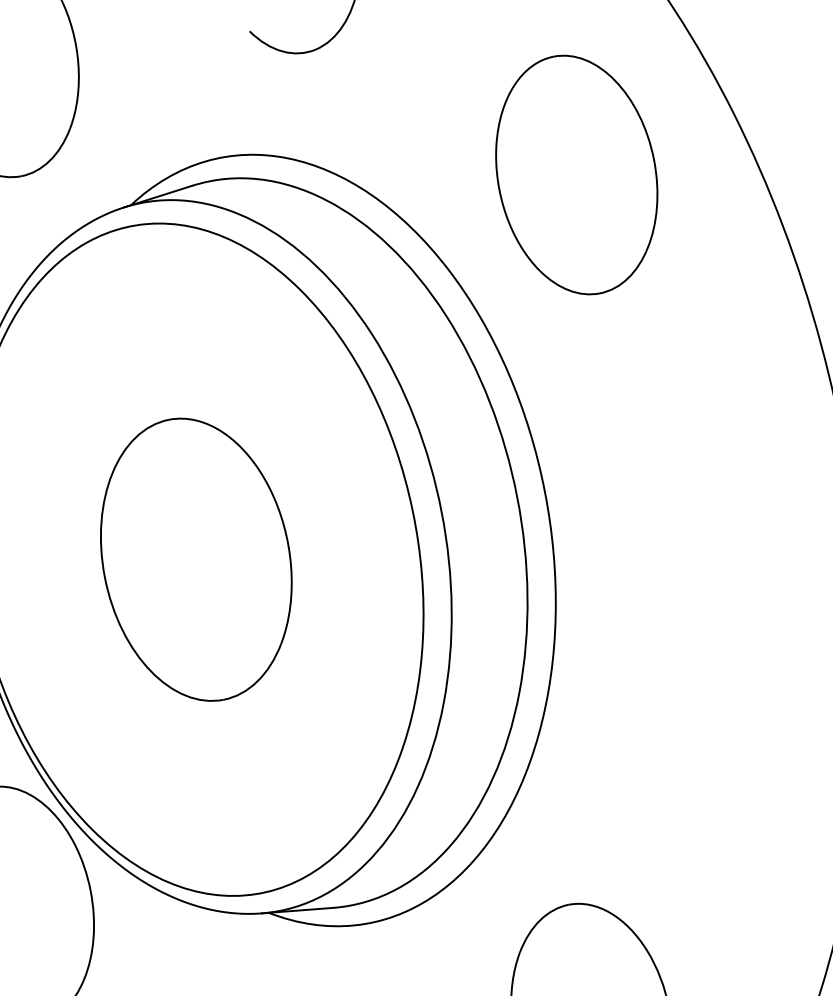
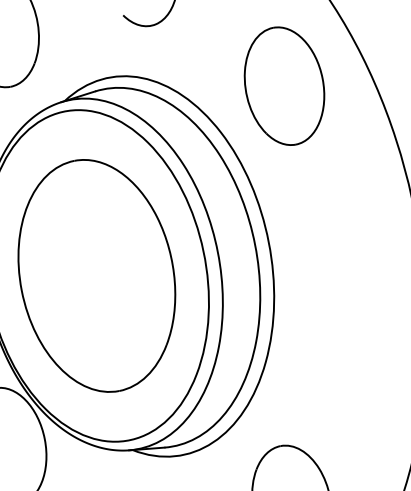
part: (195, 558) -> (96, 275), size x1.67

